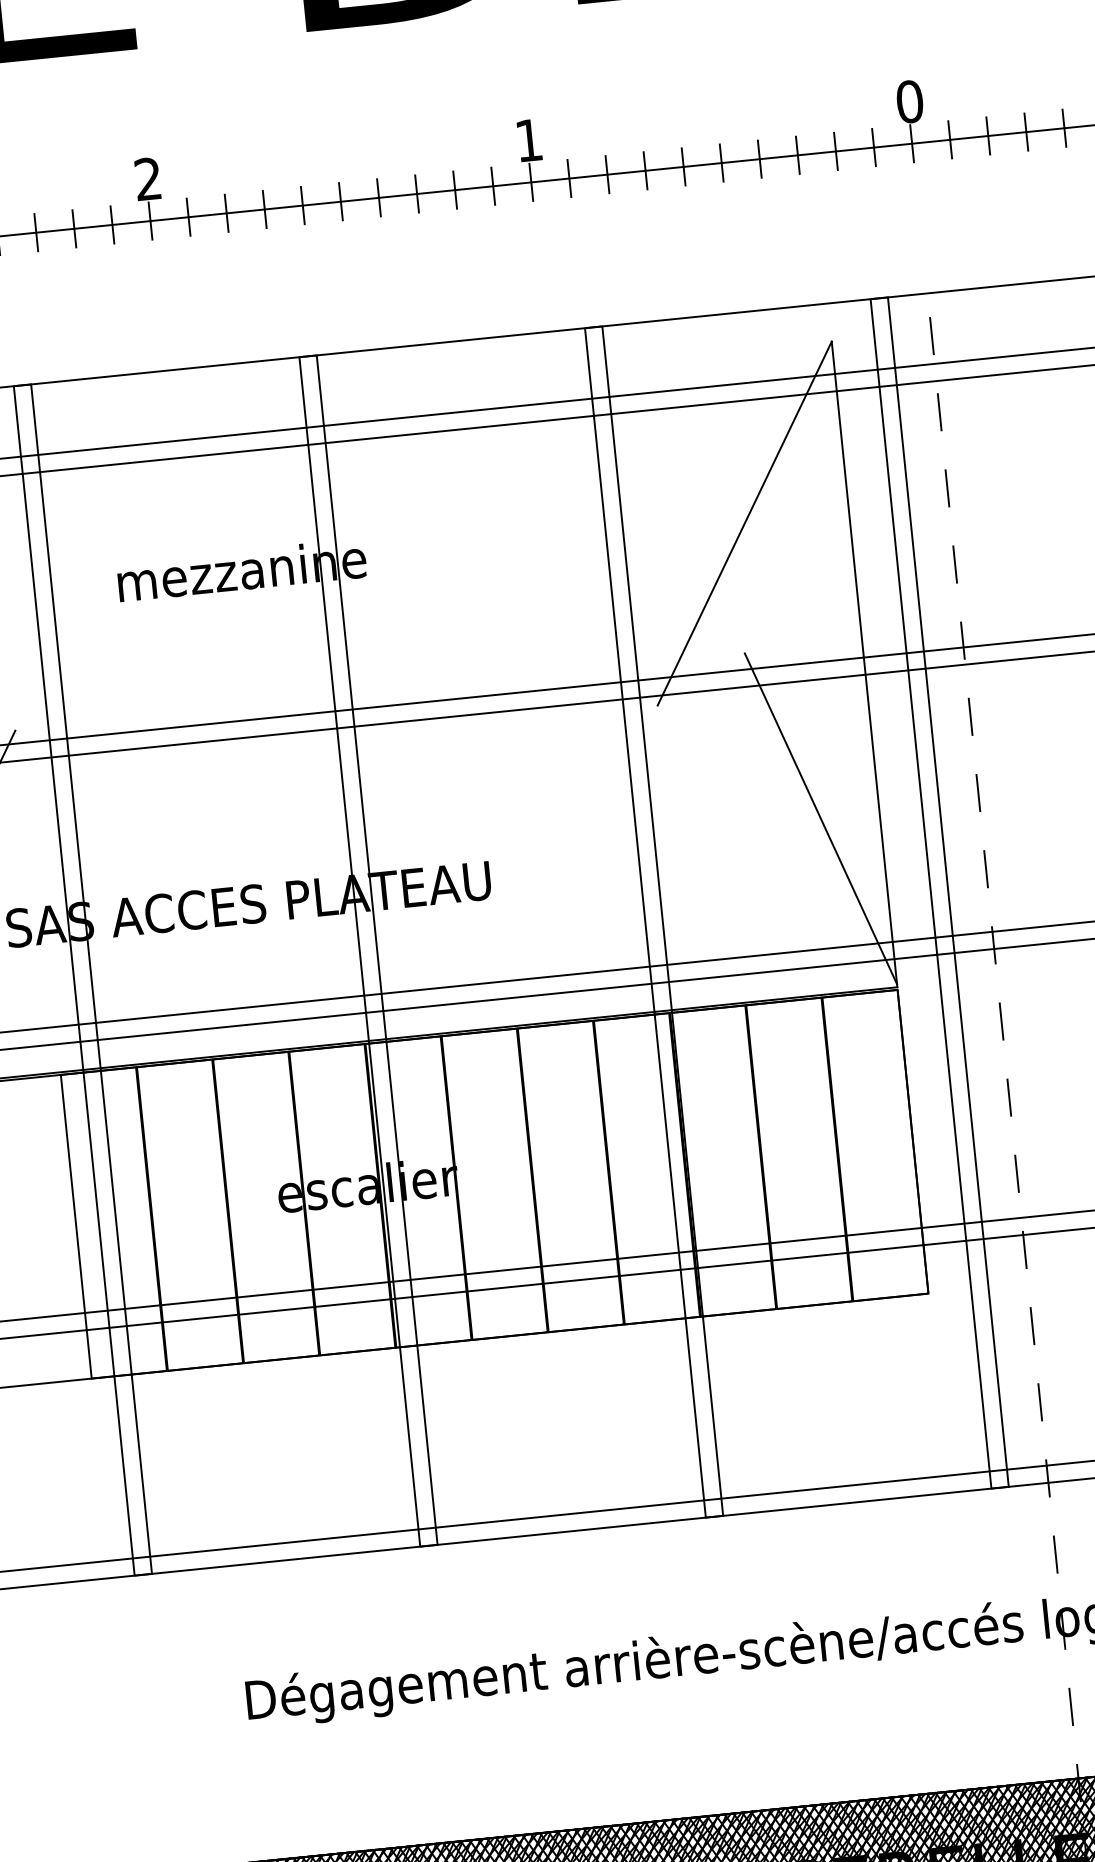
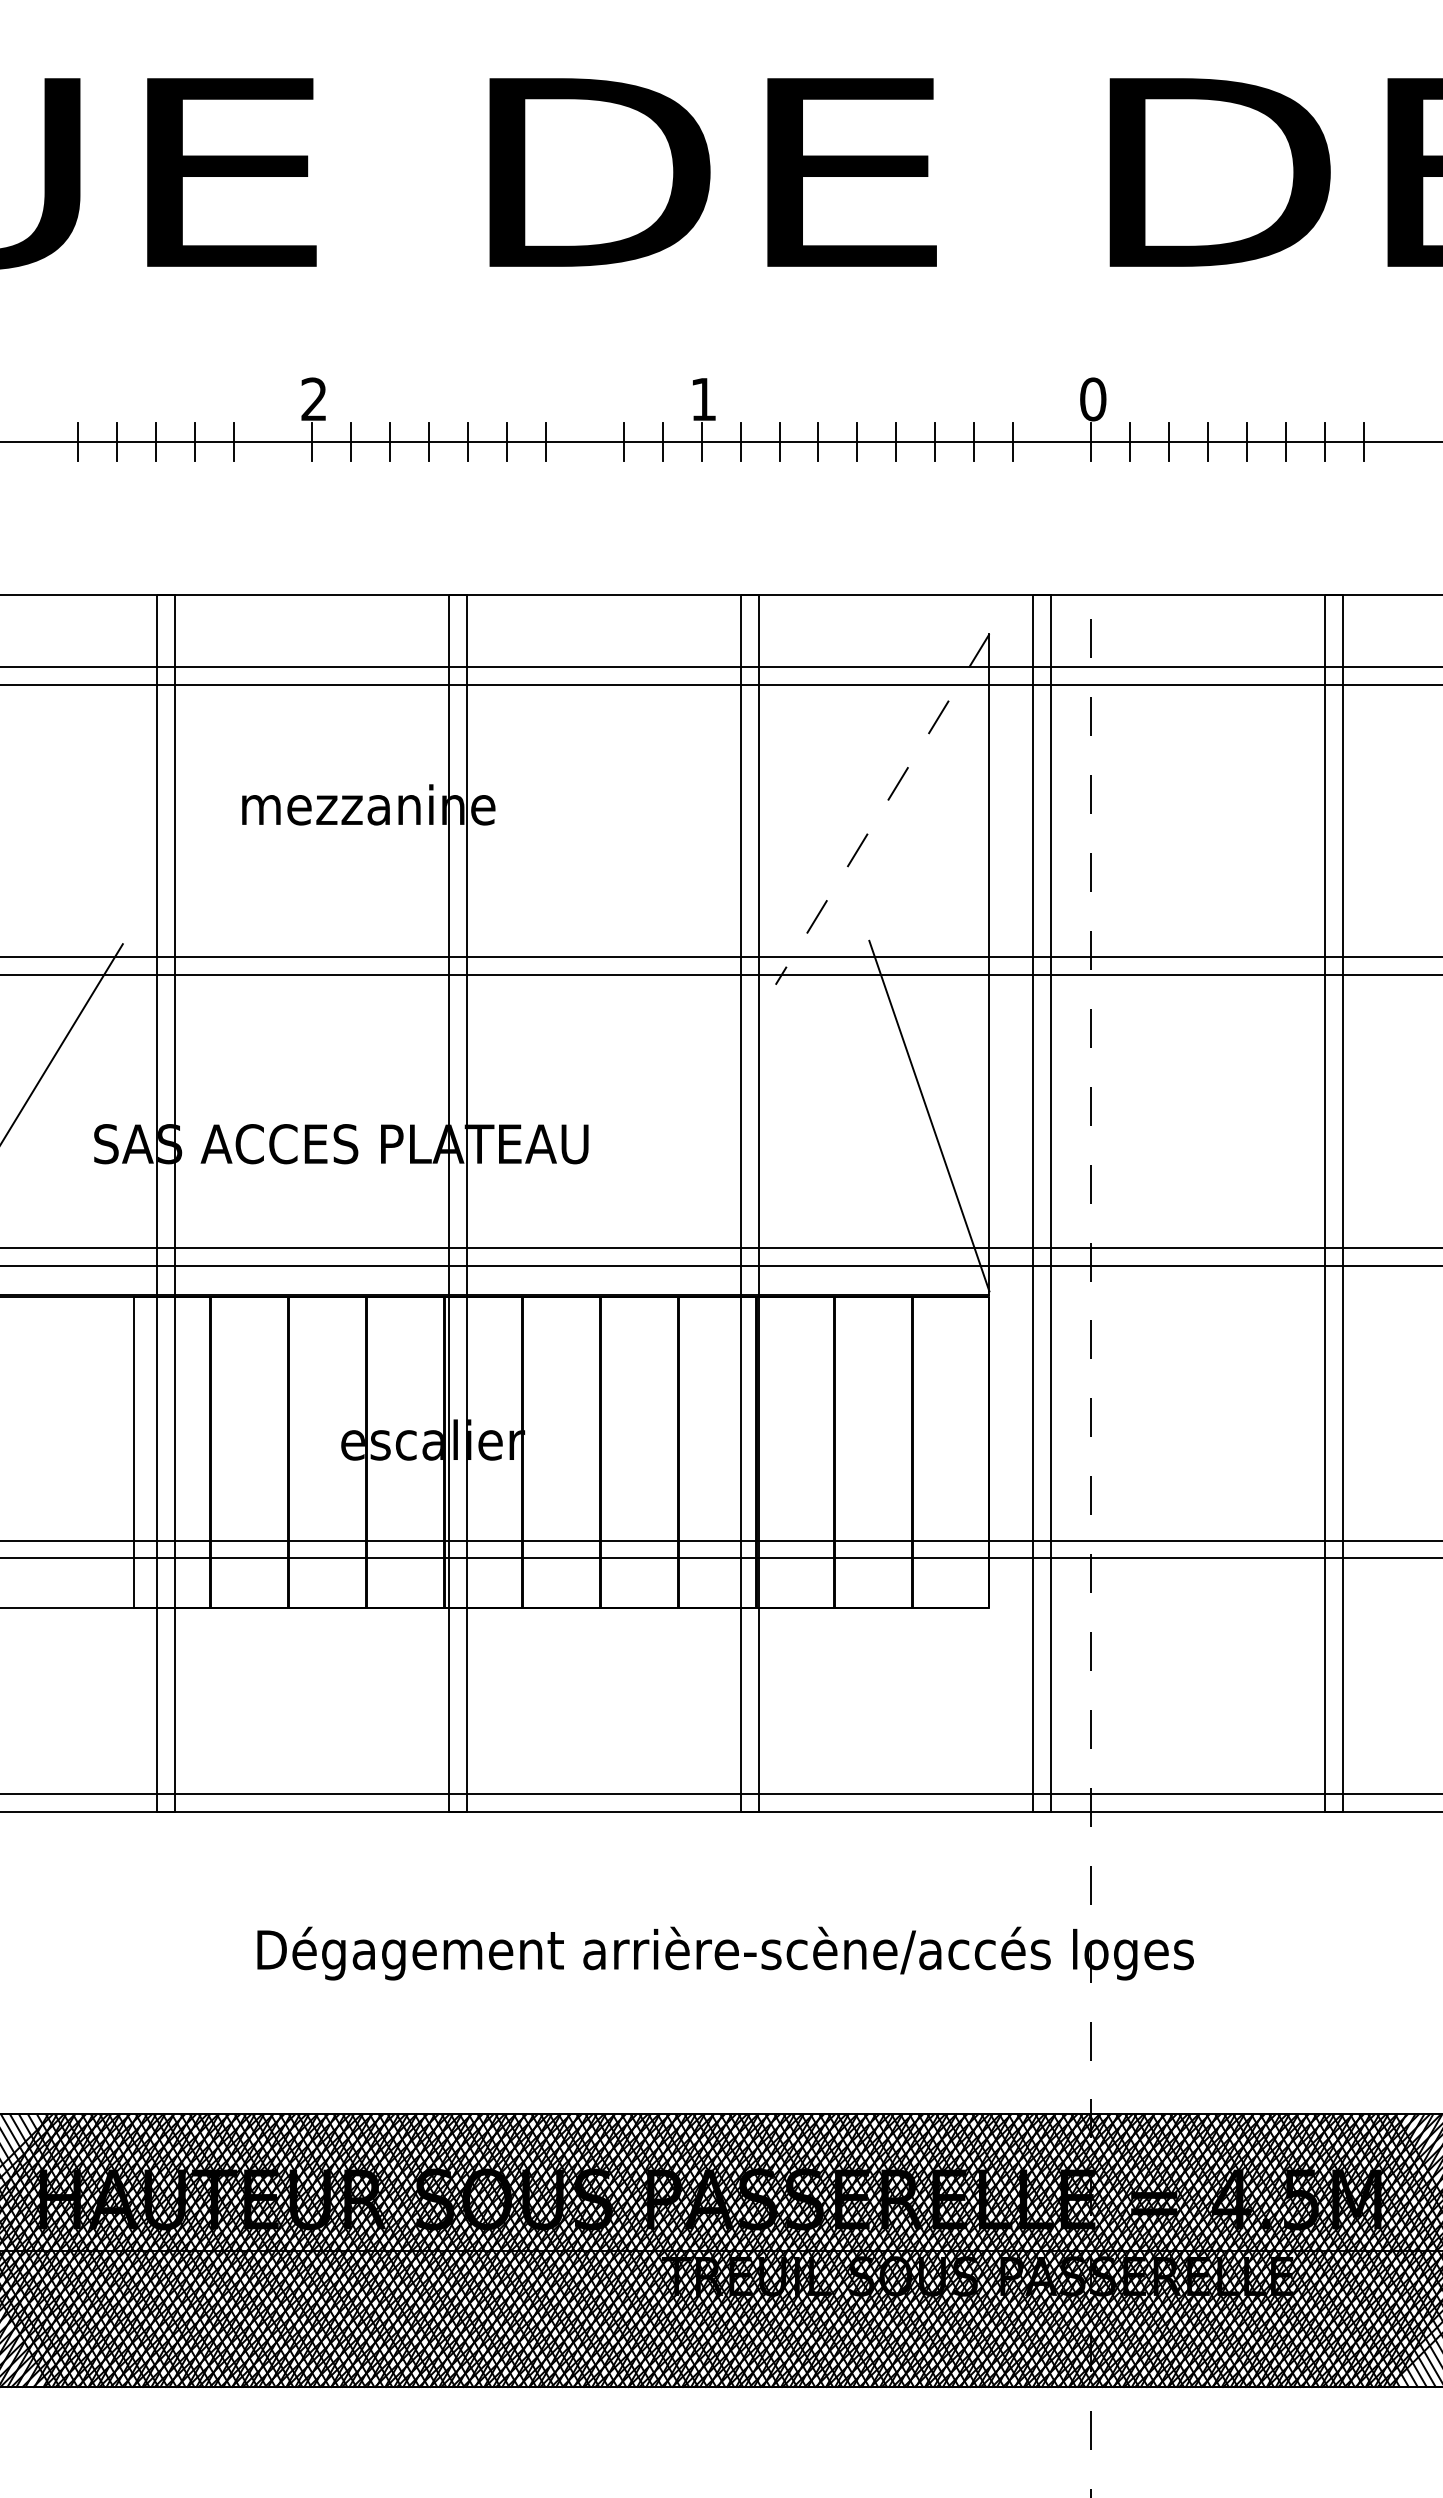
line: (874, 147) -> (1052, 442), removed
line: (416, 194) -> (584, 442), removed
line: (112, 225) -> (273, 442), removed
line: (744, 523) -> (882, 809), solid -> dashed

